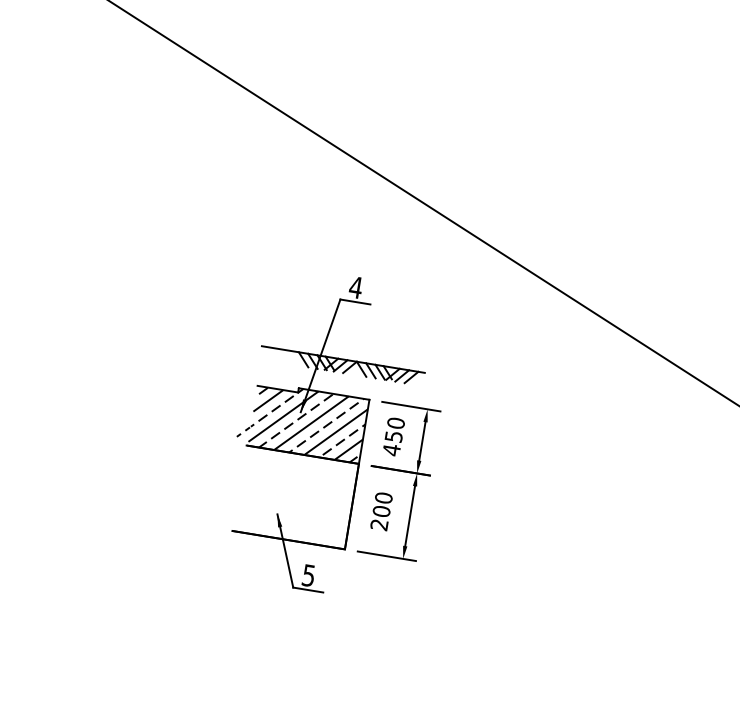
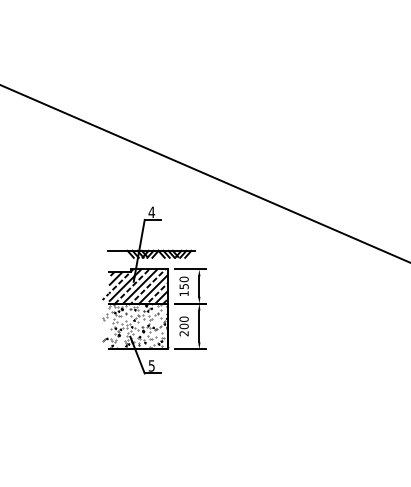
text: (390, 449) -> (183, 293), 450 -> 150
hatch: (290, 494) -> (135, 325), added

